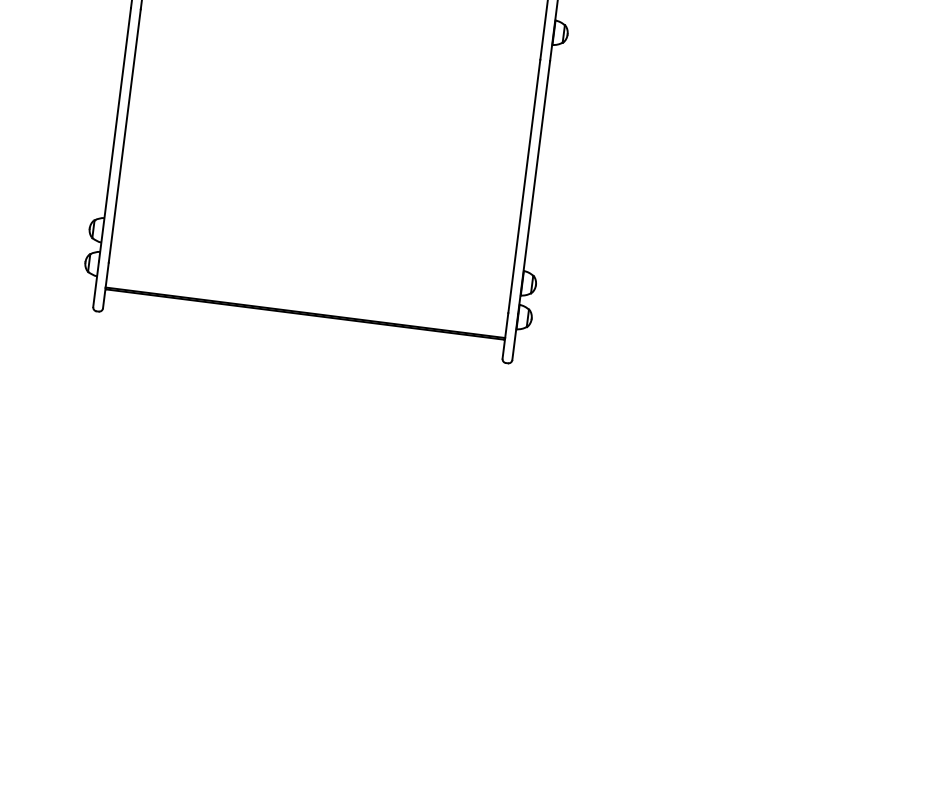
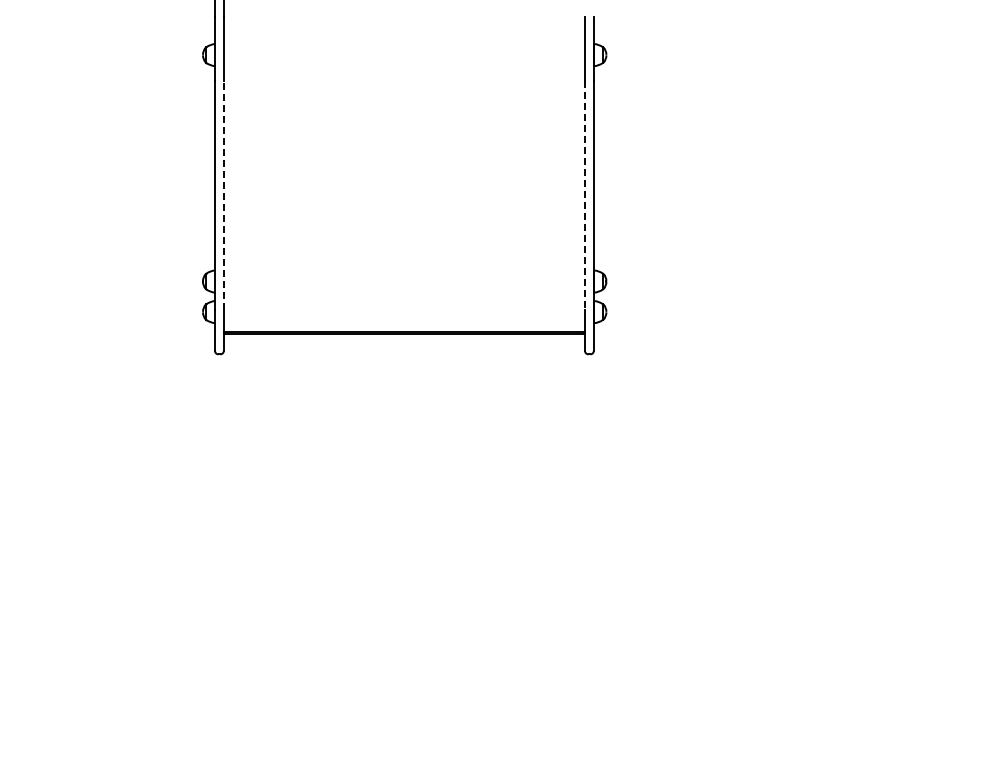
line: (124, 135) -> (223, 194), solid -> dashed
line: (523, 186) -> (584, 195), solid -> dashed

